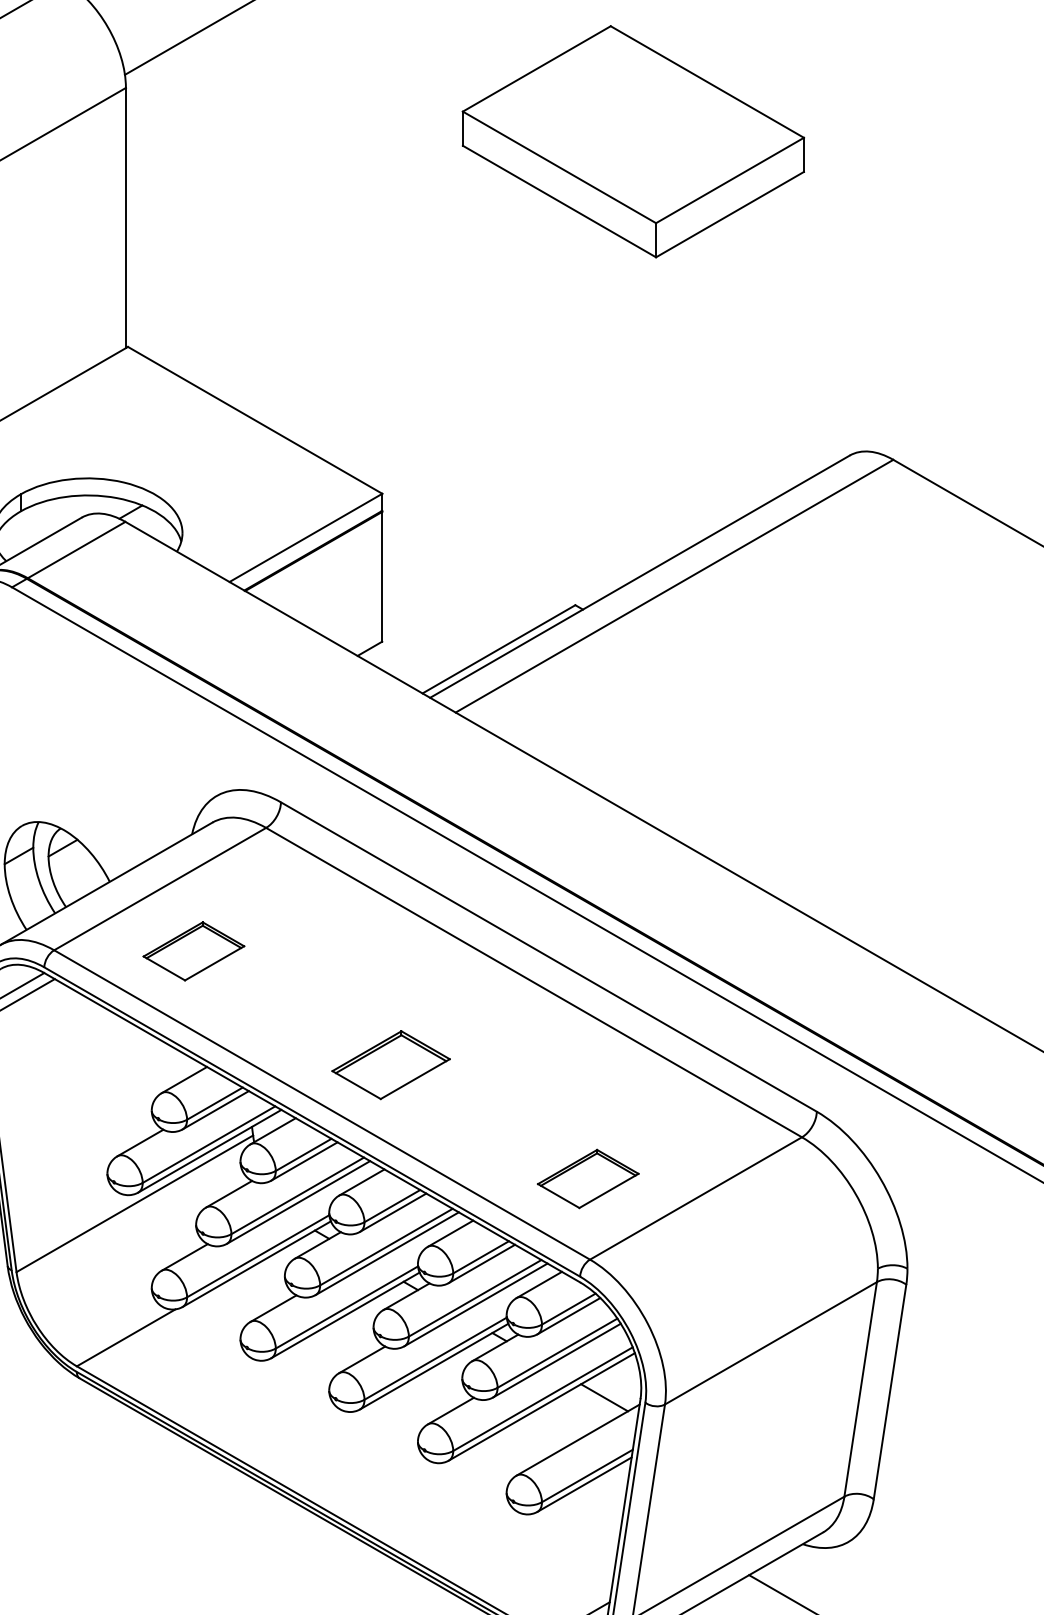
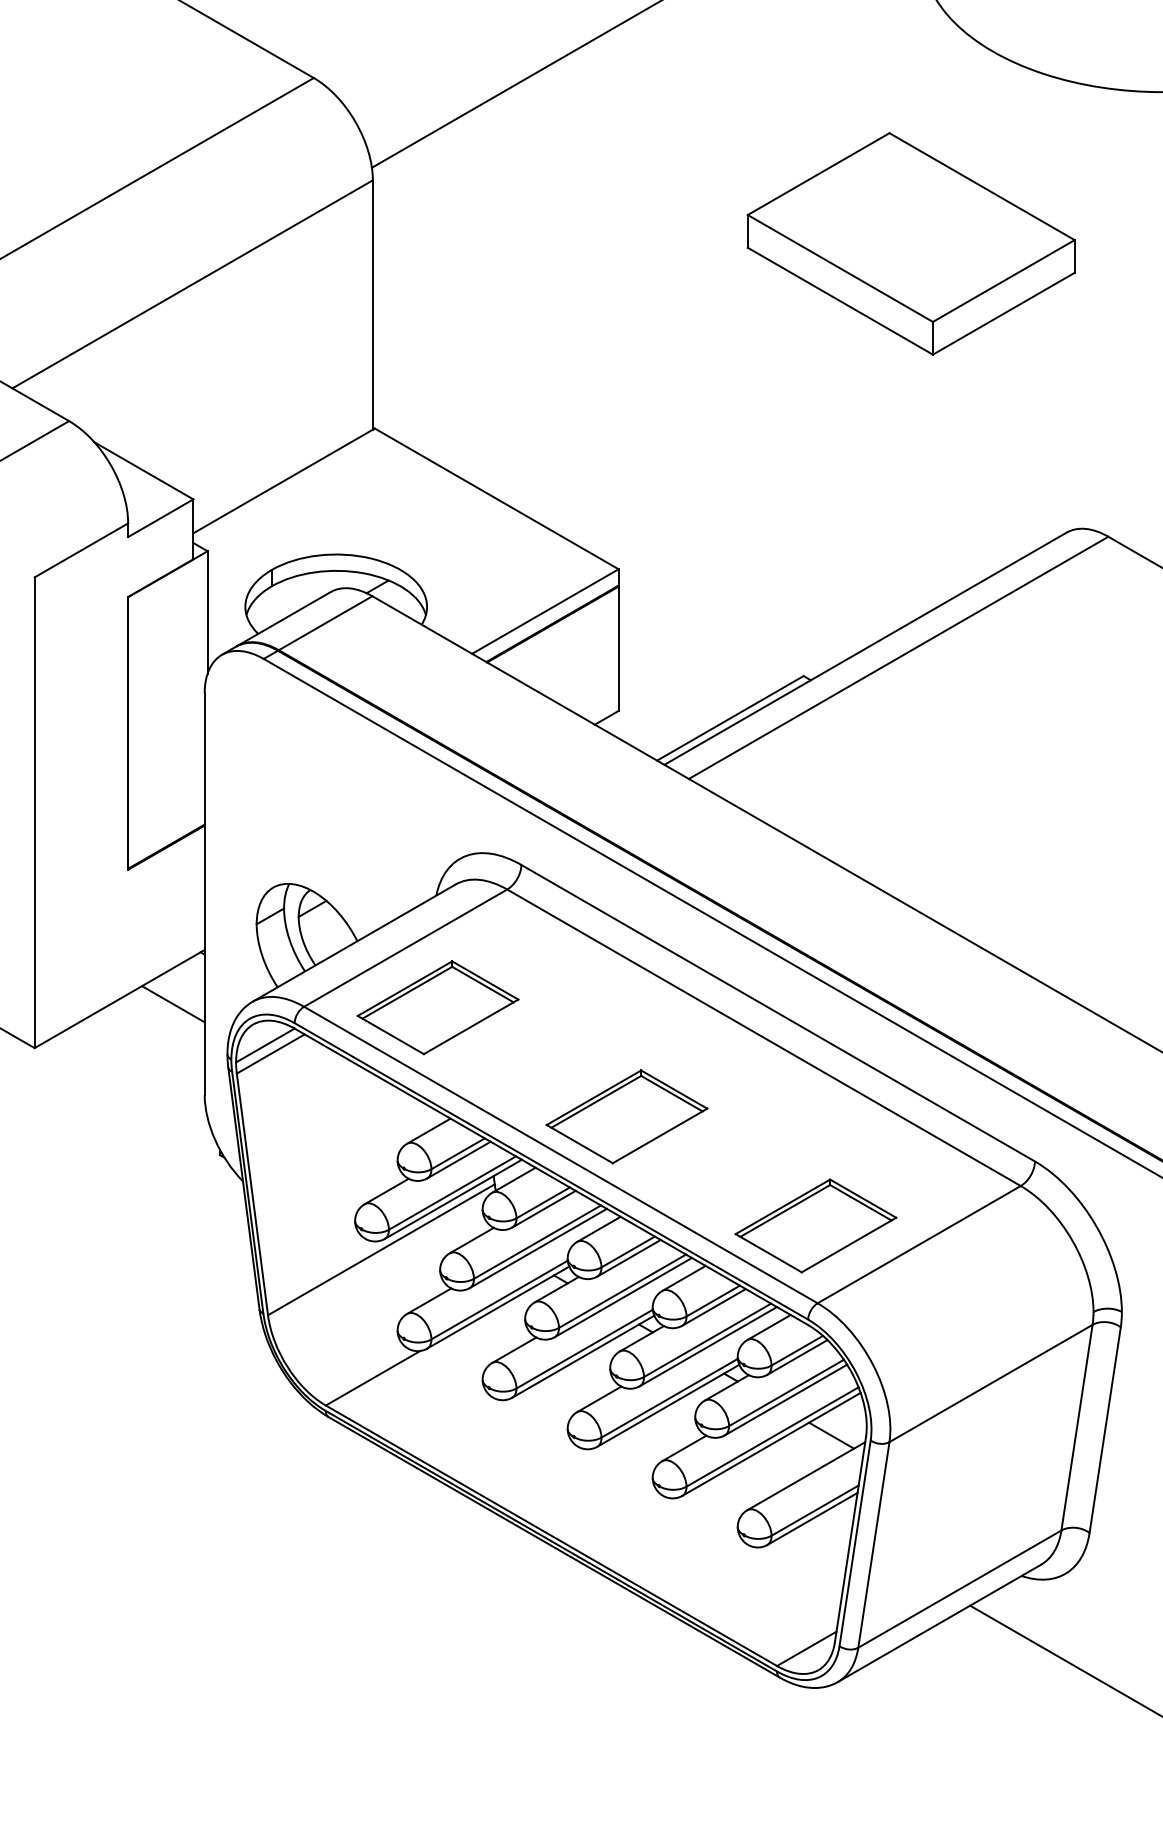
part: (632, 141) -> (910, 243), moved
part: (193, 951) -> (437, 1007), size x1.67
part: (390, 1064) -> (626, 1116), size x1.43
part: (587, 1178) -> (815, 1225), size x1.67

